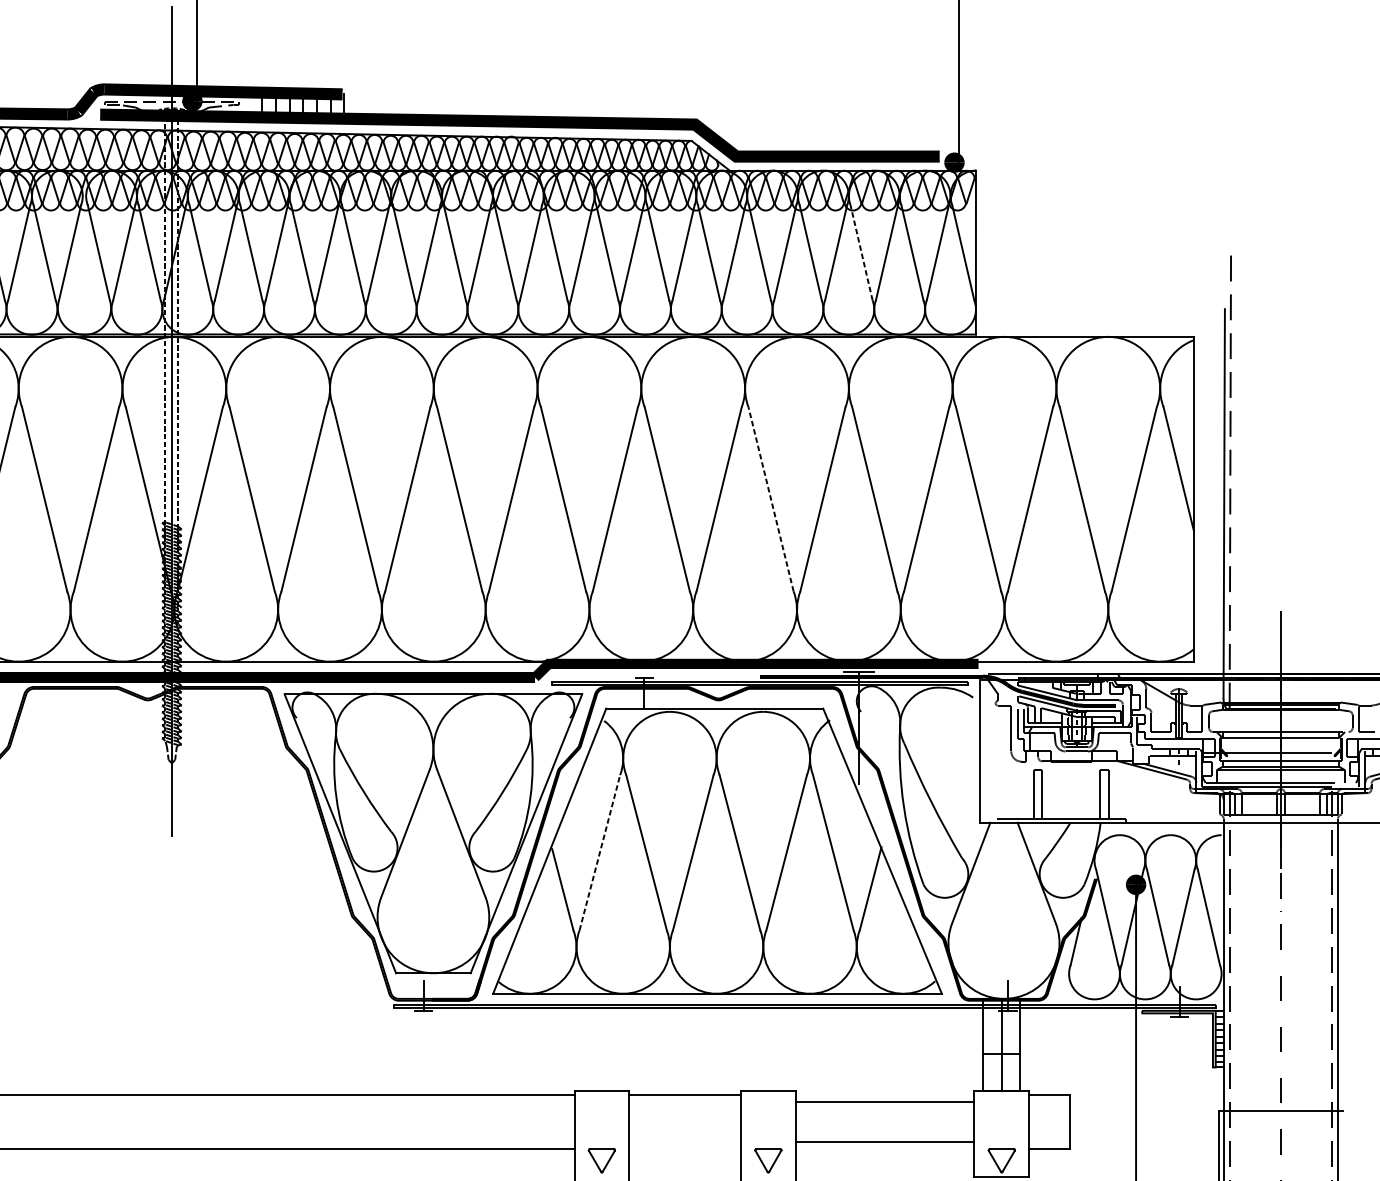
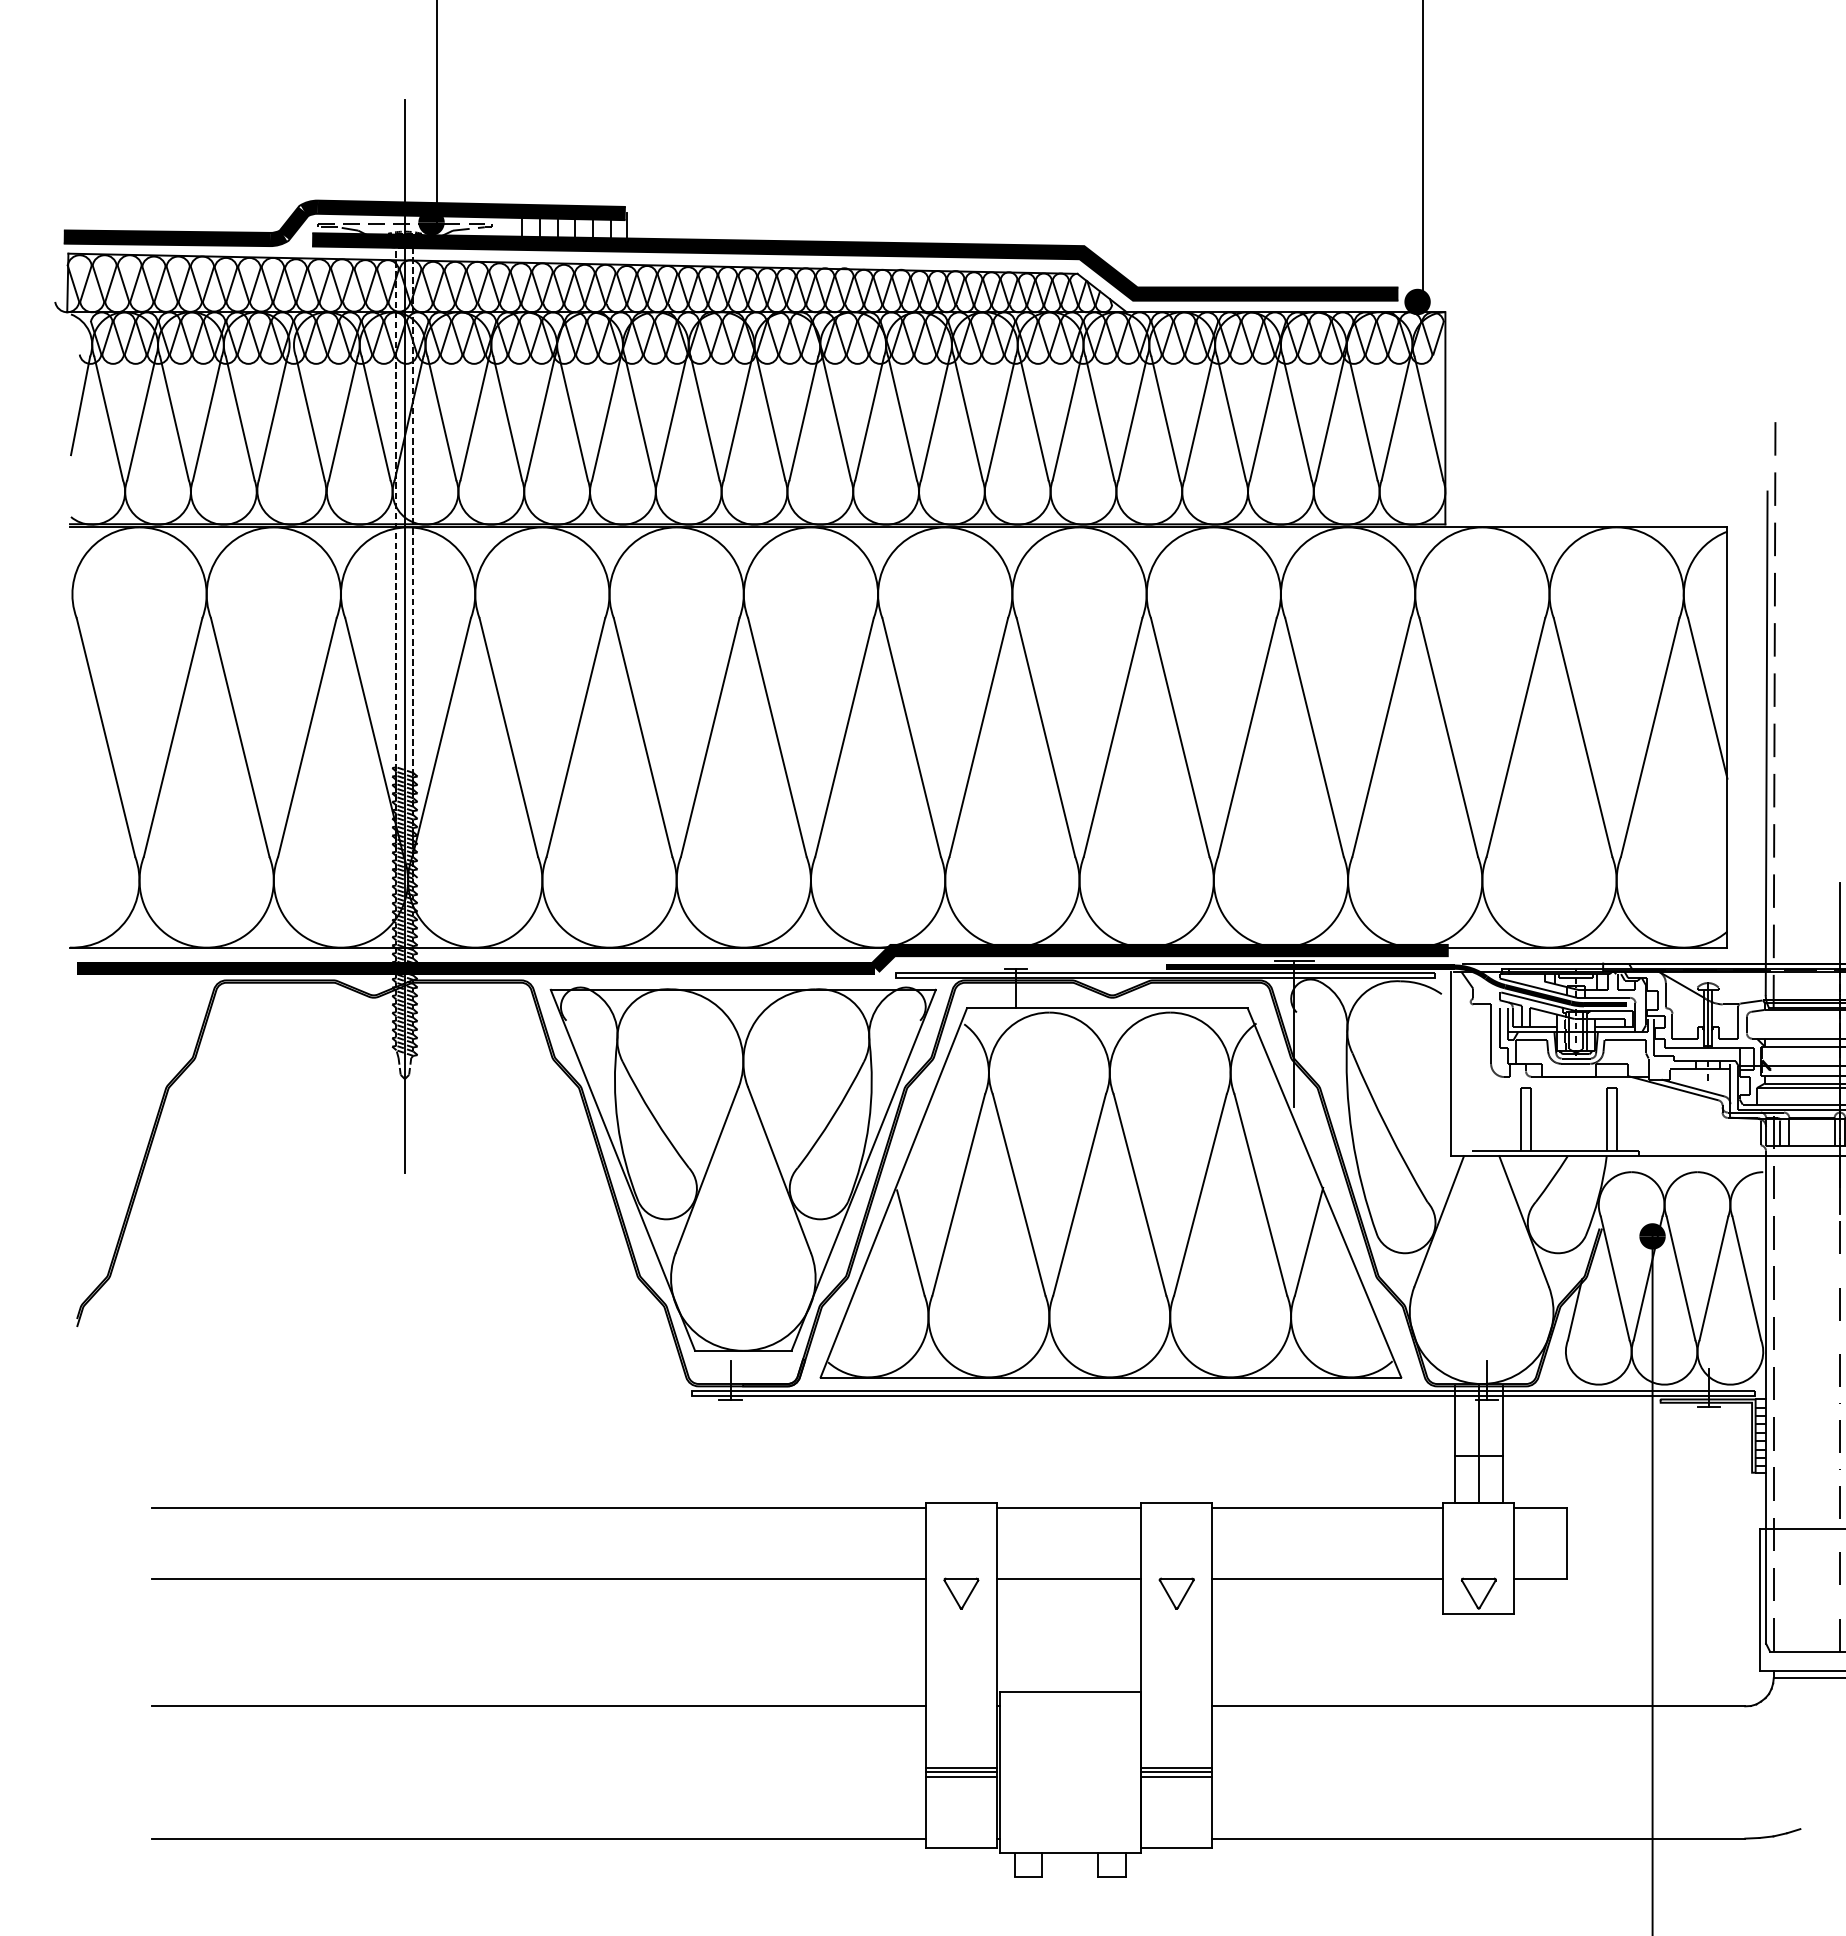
line: (861, 252) -> (1297, 418), dashed -> solid
line: (771, 499) -> (1180, 737), dashed -> solid
line: (599, 852) -> (958, 1194), dashed -> solid
line: (884, 1102) -> (1327, 1578), moved
line: (884, 1142) -> (1327, 1508), moved
line: (684, 1149) -> (1068, 1578), added

